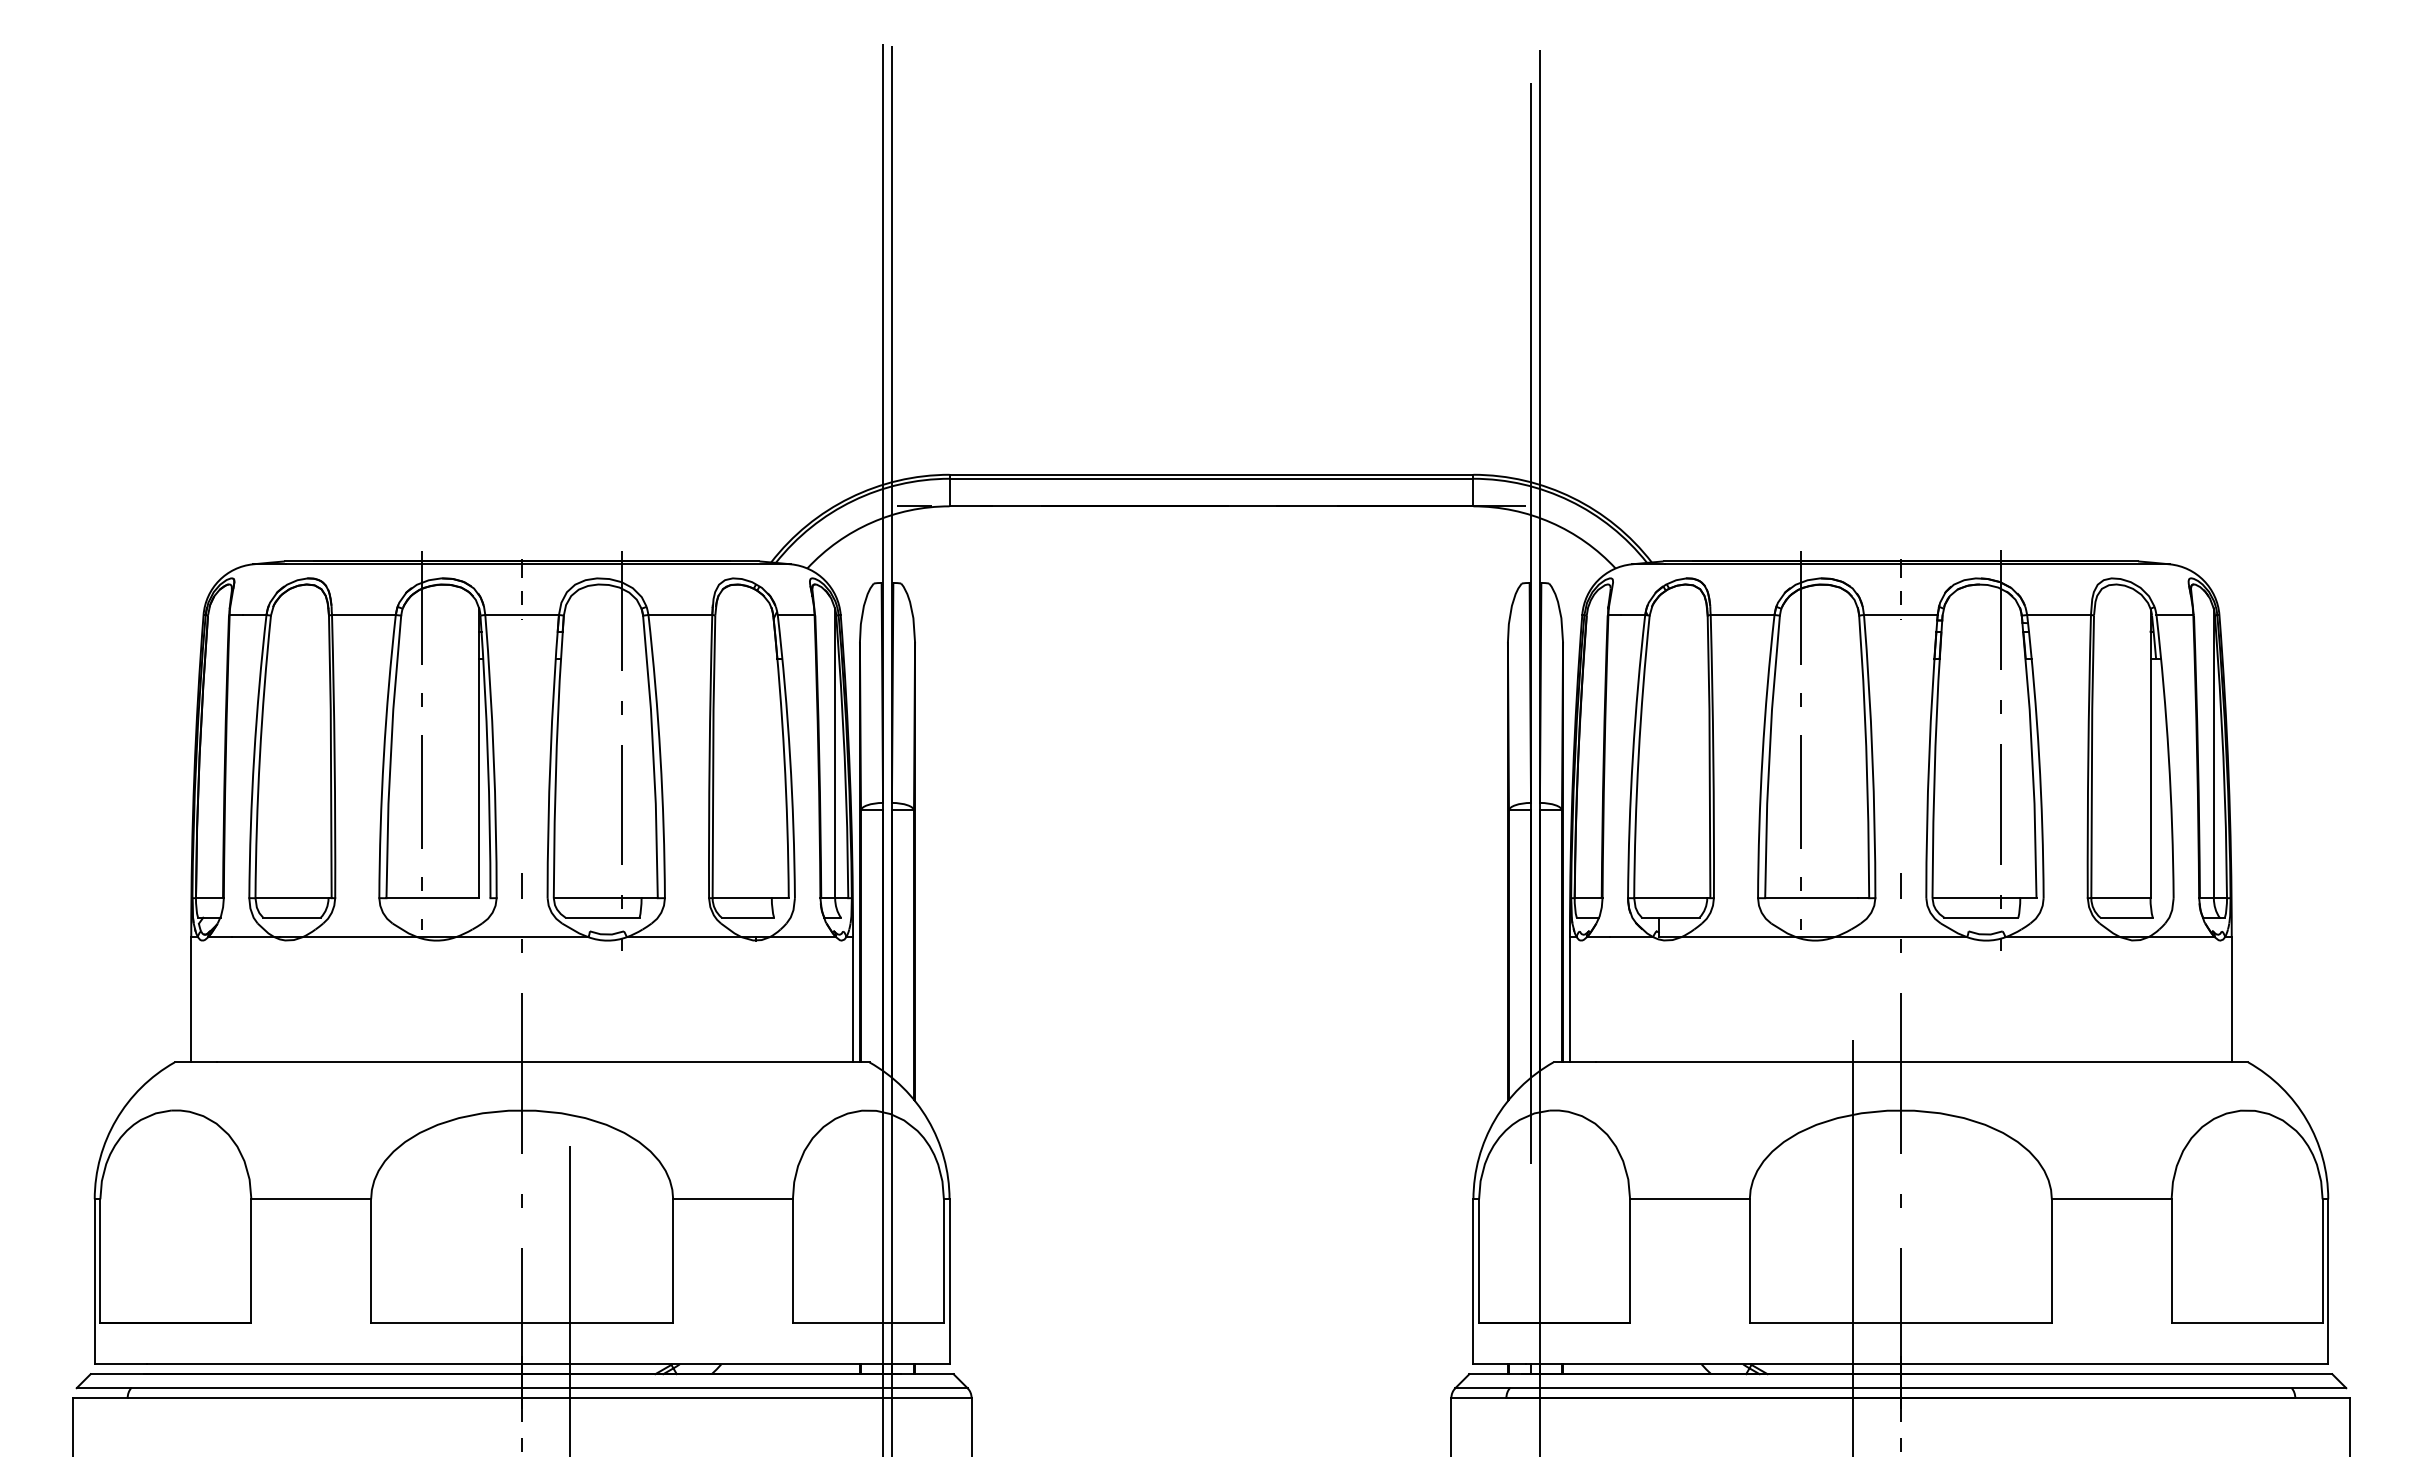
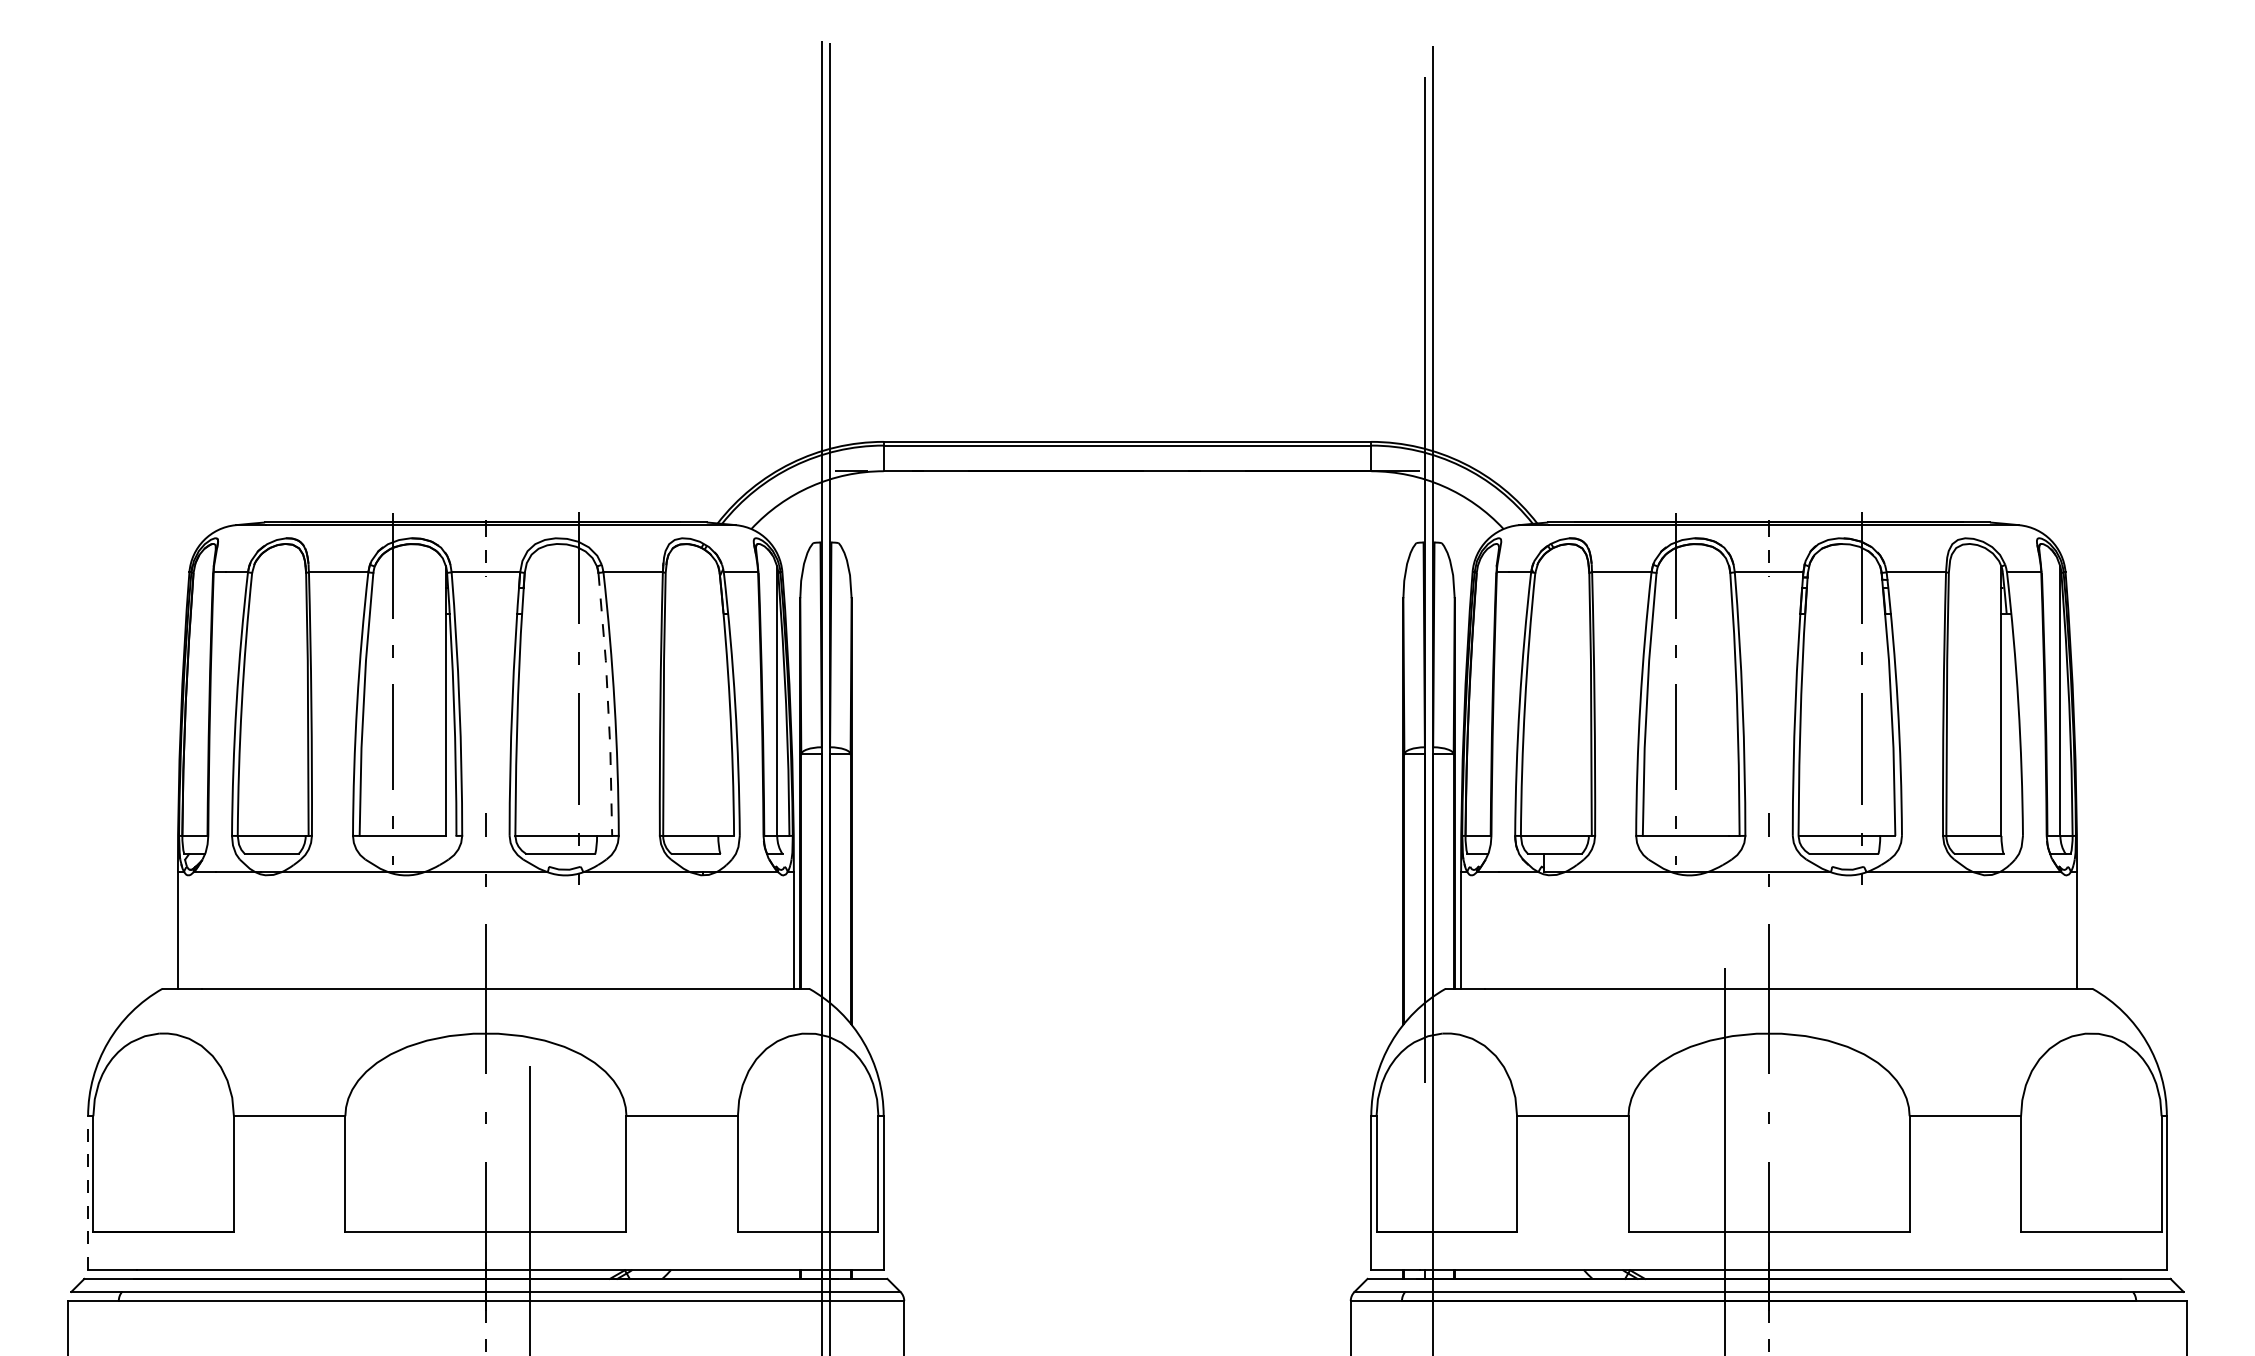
line: (653, 757) -> (608, 704), solid -> dashed
line: (94, 1281) -> (87, 1192), solid -> dashed

